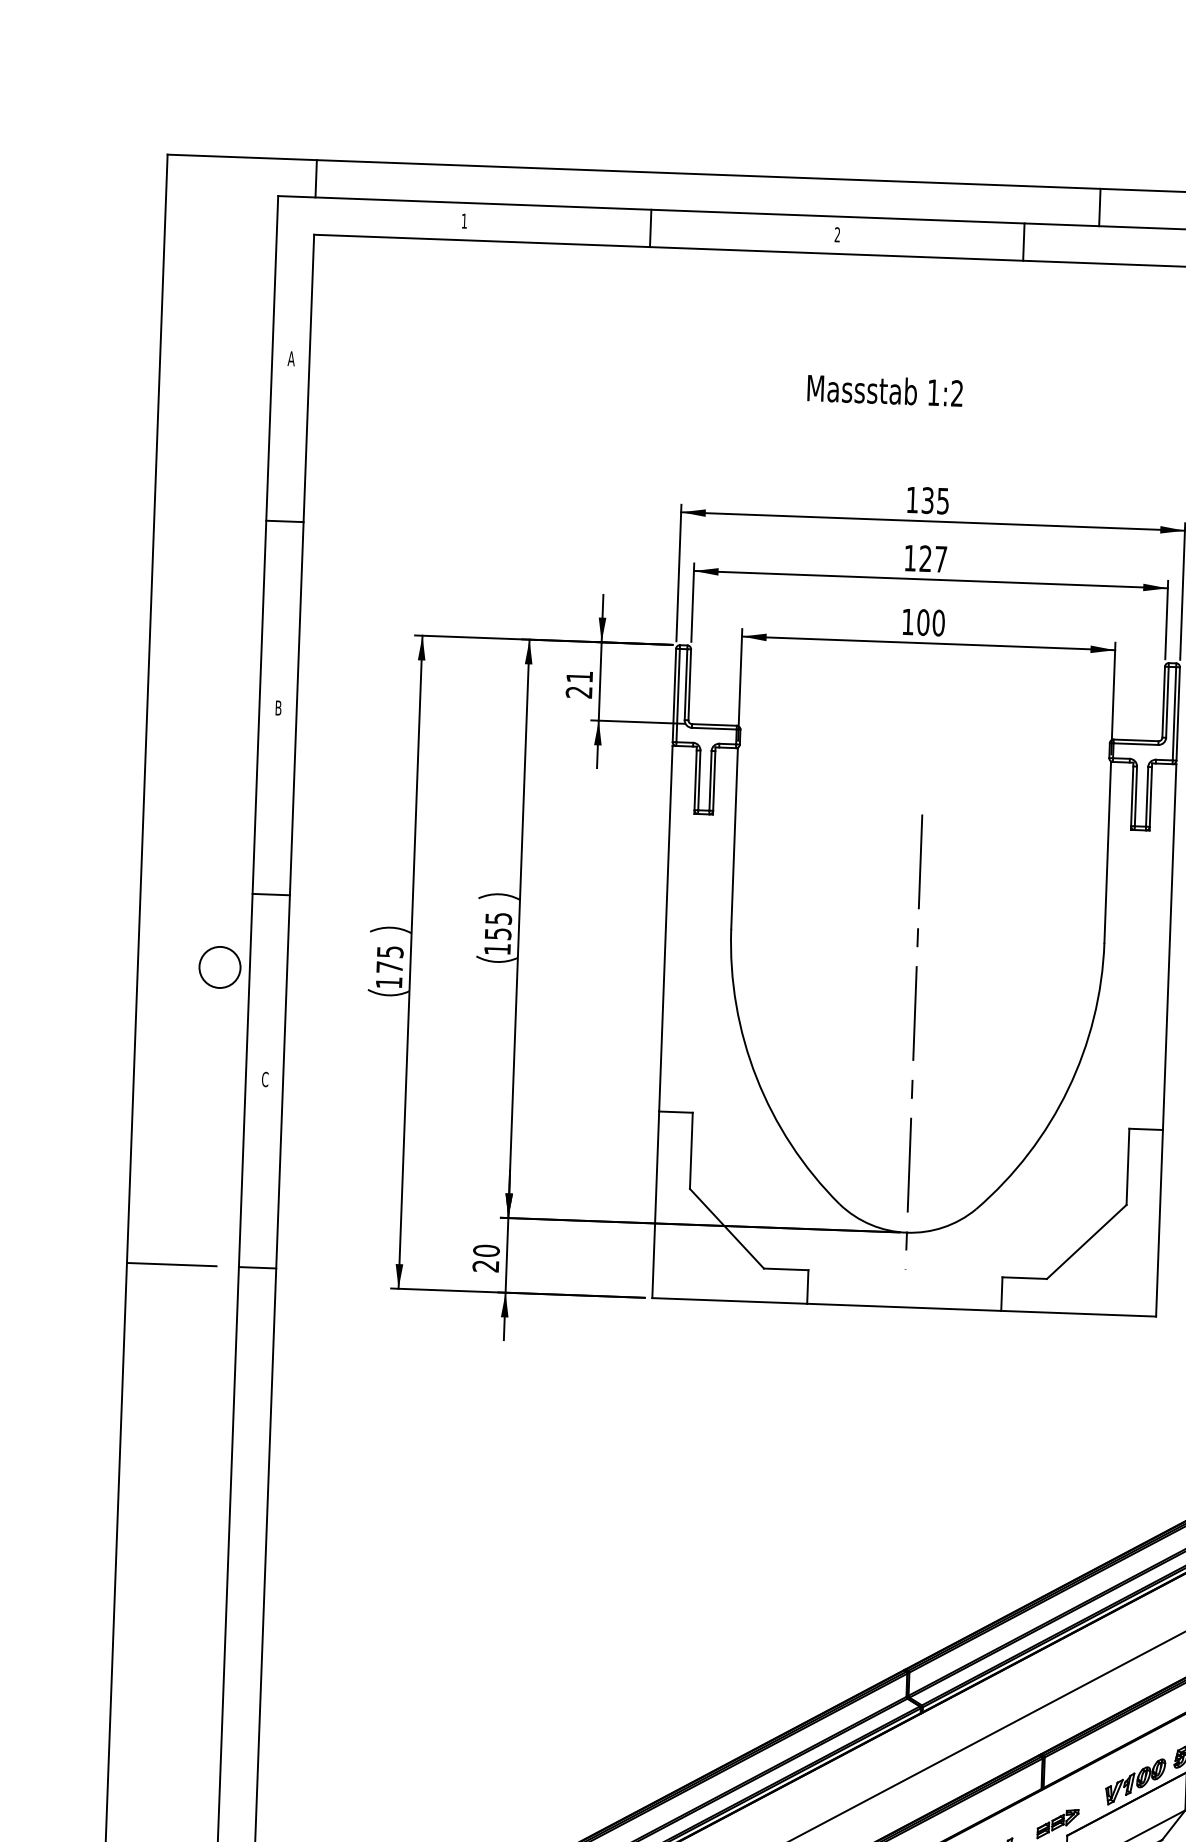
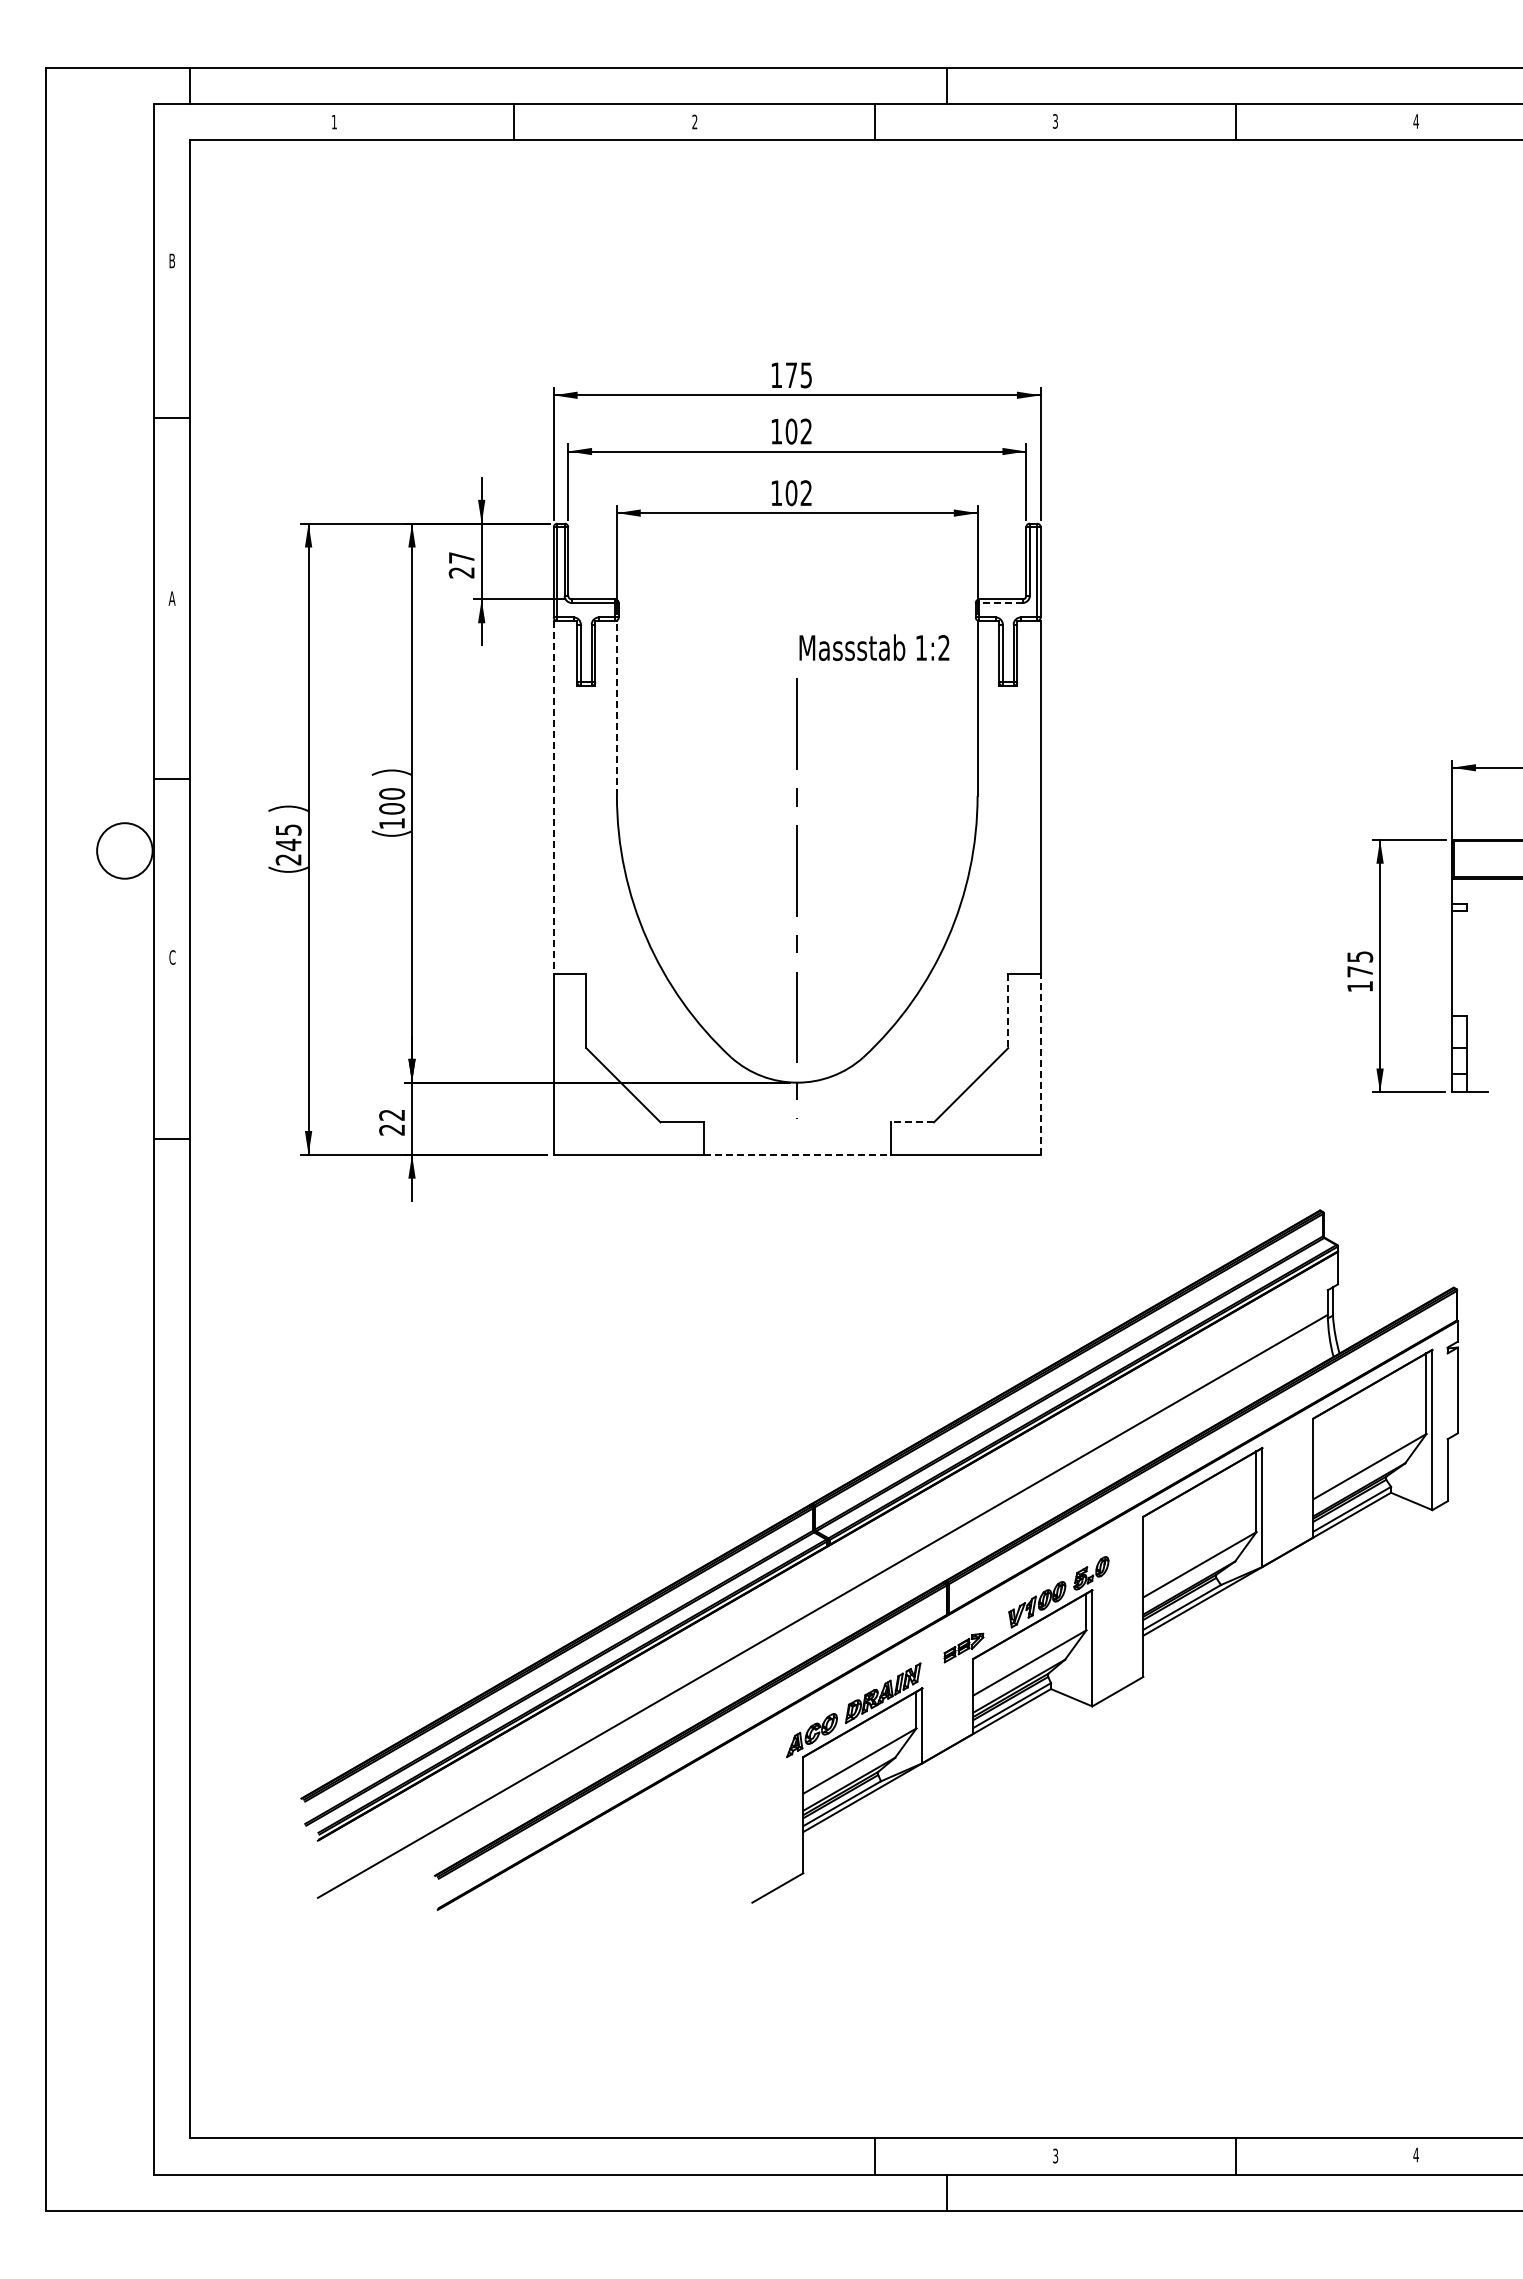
text: (290, 358) -> (171, 260), A -> B
text: (885, 390) -> (874, 647), moved
text: (927, 500) -> (791, 375), 135 -> 175
text: (932, 558) -> (798, 431), 127 -> 102
text: (938, 623) -> (806, 493), 100 -> 102
text: (579, 676) -> (461, 557), 21 -> 27
text: (277, 707) -> (171, 598), B -> A
line: (1136, 744) -> (1001, 603), solid -> dashed
line: (734, 838) -> (616, 708), solid -> dashed
text: (498, 926) -> (392, 801), 155 -> 100
line: (665, 928) -> (553, 797), solid -> dashed
circle: (219, 966) -> (124, 850), size x1.4
text: (389, 974) -> (288, 851), 175 -> 245
line: (1128, 1167) -> (1008, 1011), solid -> dashed
line: (1159, 1223) -> (1040, 1064), solid -> dashed
text: (486, 1250) -> (392, 1114), 20 -> 22
line: (171, 1264) -> (88, 1139), removed
line: (1024, 1278) -> (912, 1122), solid -> dashed
line: (904, 1307) -> (797, 1154), solid -> dashed

